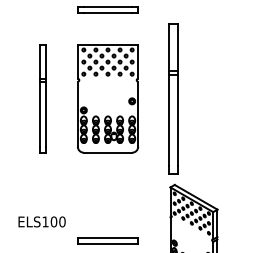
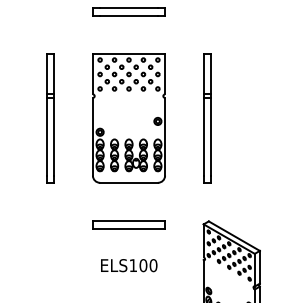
part: (173, 98) -> (207, 118), size x0.71
text: (42, 221) -> (129, 265), moved
part: (107, 240) -> (128, 224), moved

